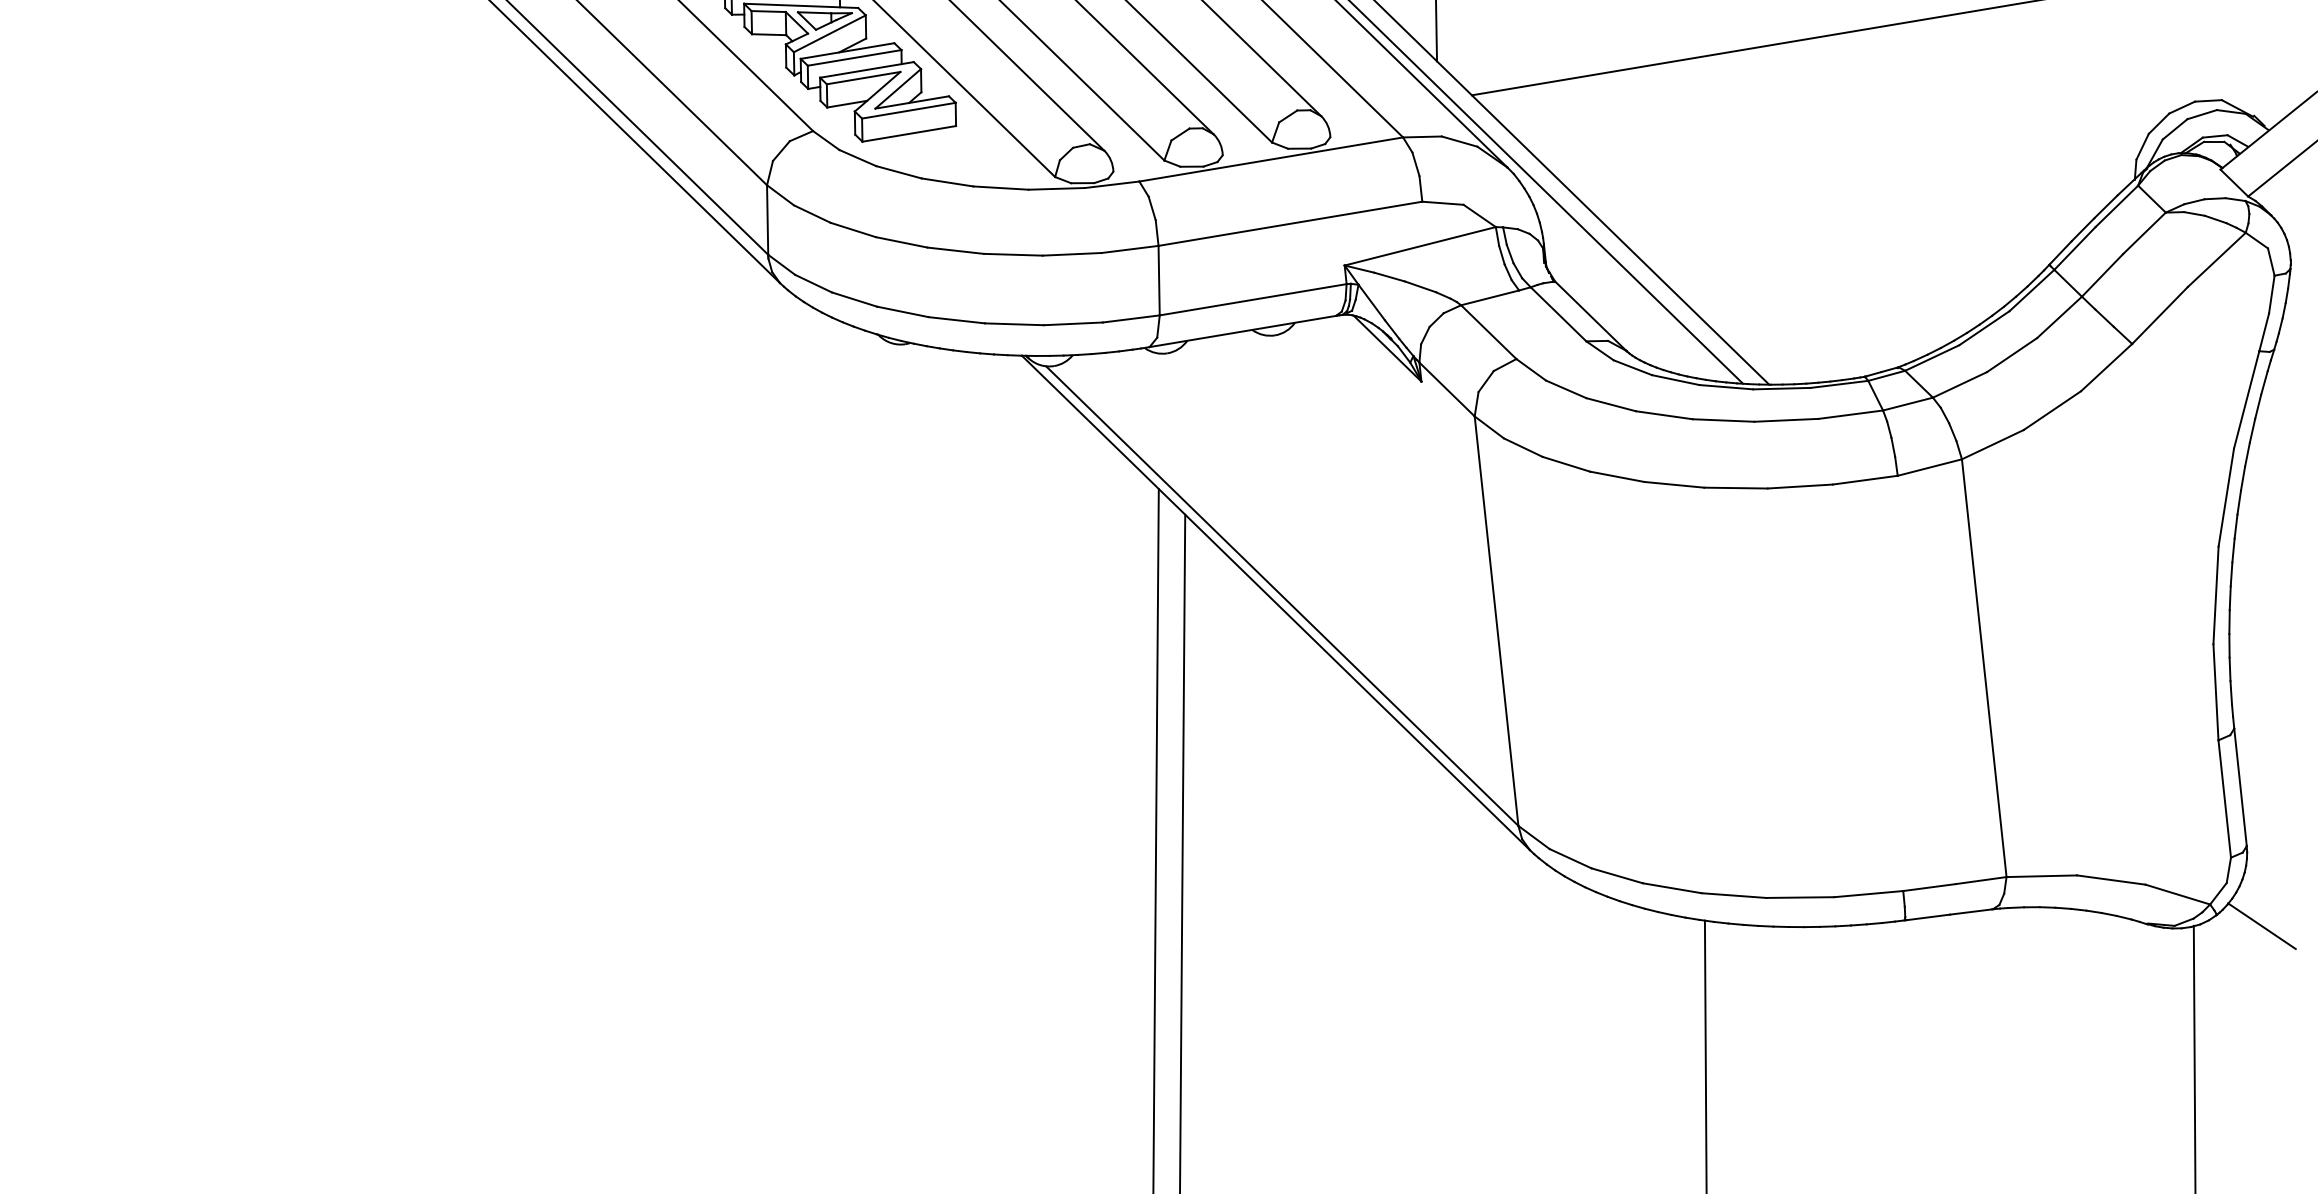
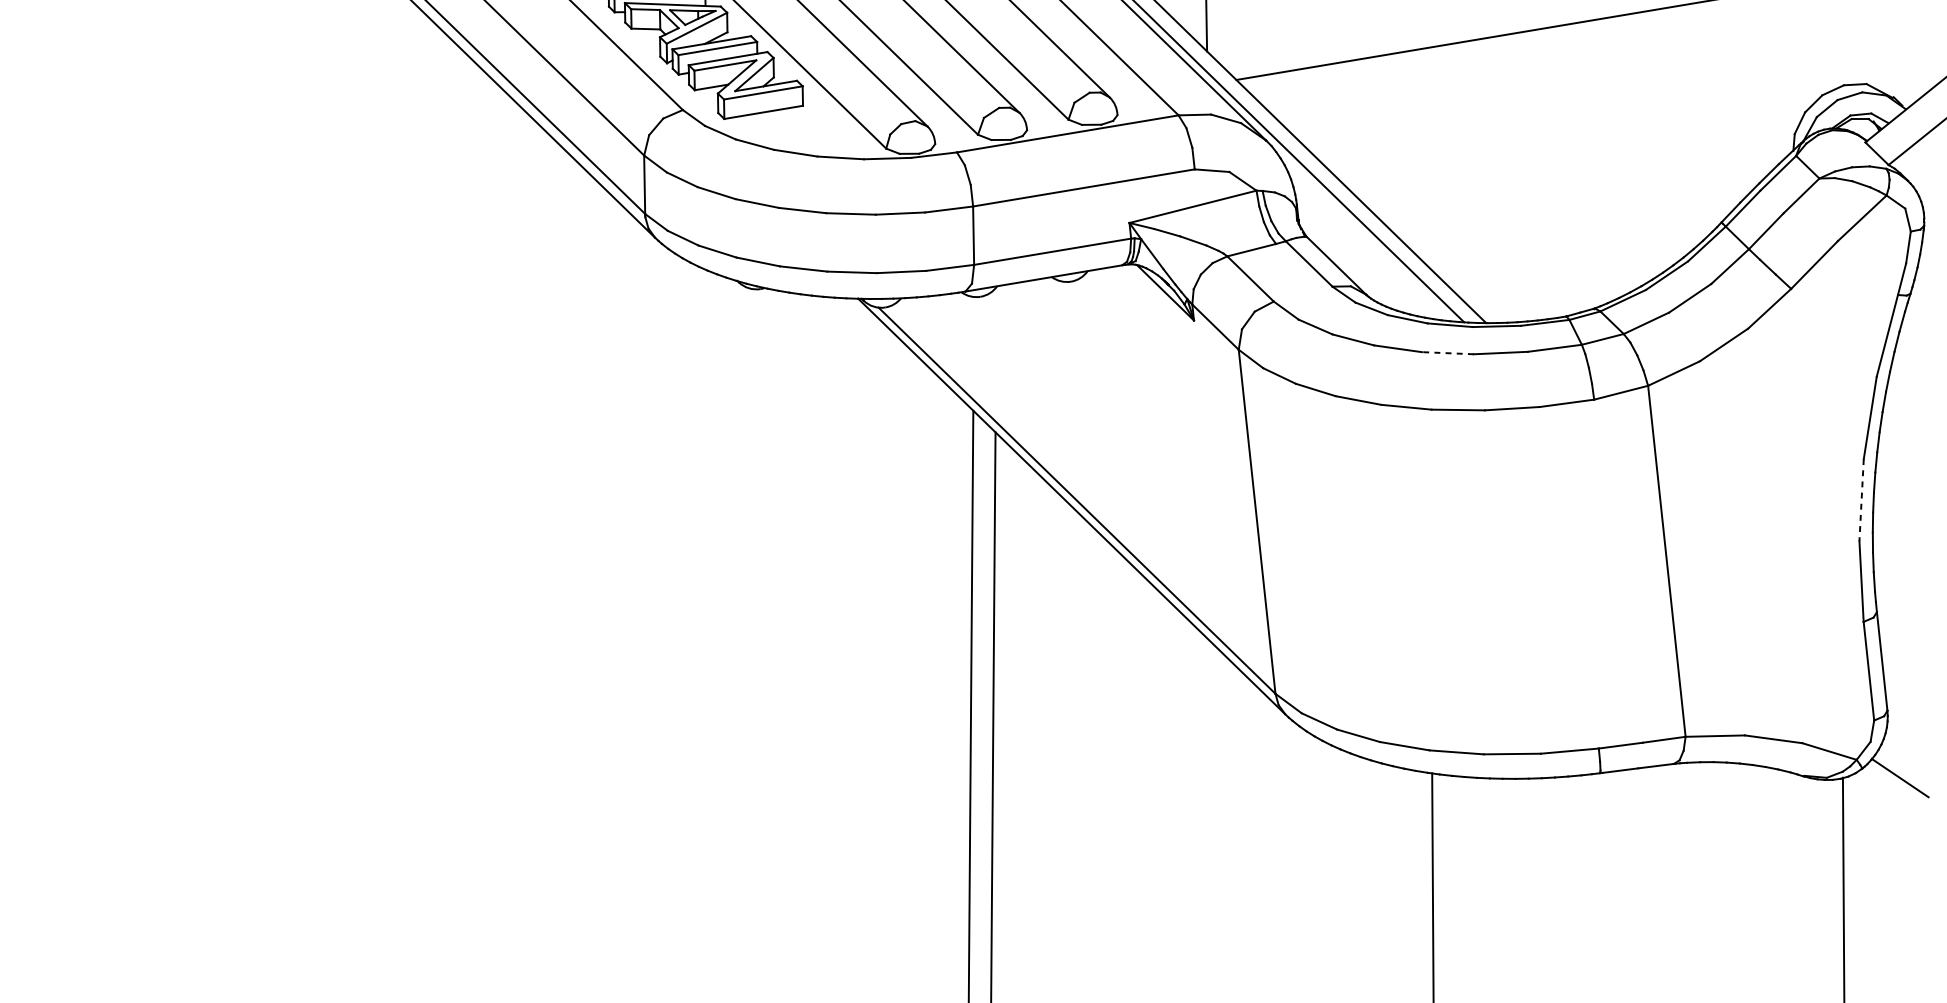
line: (1723, 420) -> (1447, 353), solid -> dashed
line: (2216, 595) -> (1862, 500), solid -> dashed

